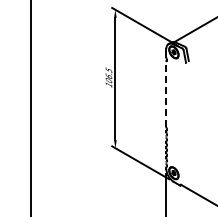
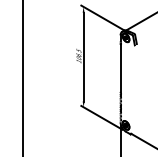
line: (166, 94) -> (120, 68), dashed -> solid

